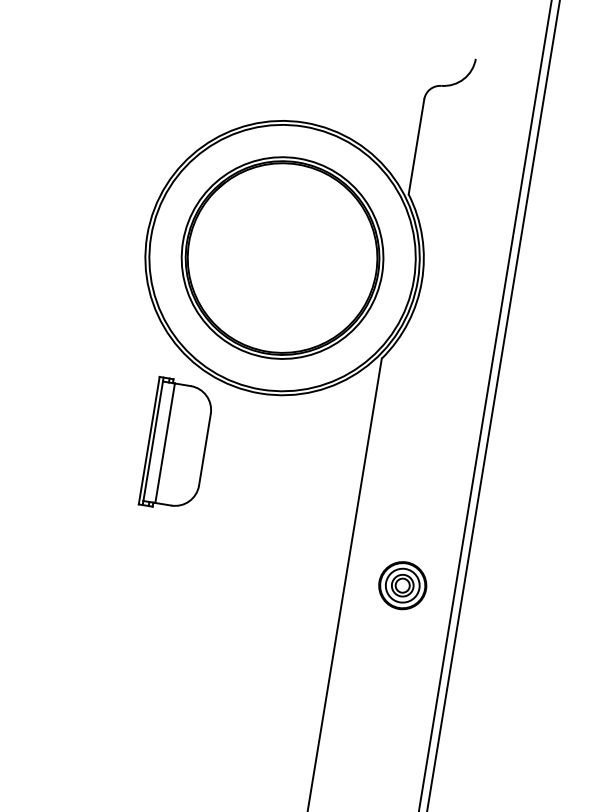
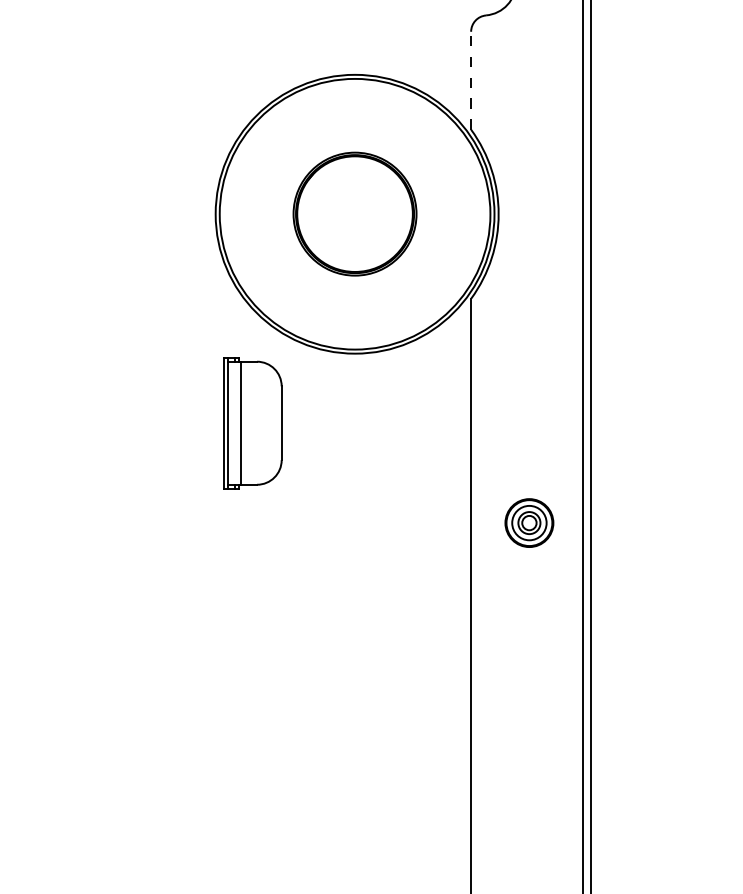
line: (416, 146) -> (471, 80), solid -> dashed
part: (282, 257) -> (354, 213), size x0.6
part: (176, 445) -> (252, 423), moved

